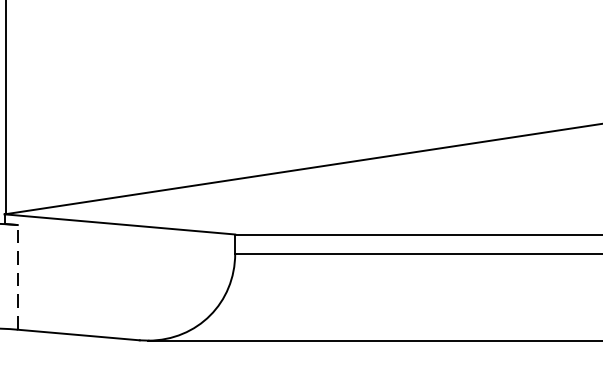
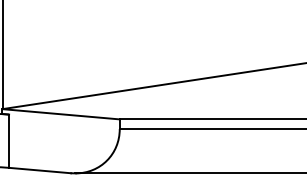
line: (18, 277) -> (9, 141), dashed -> solid

